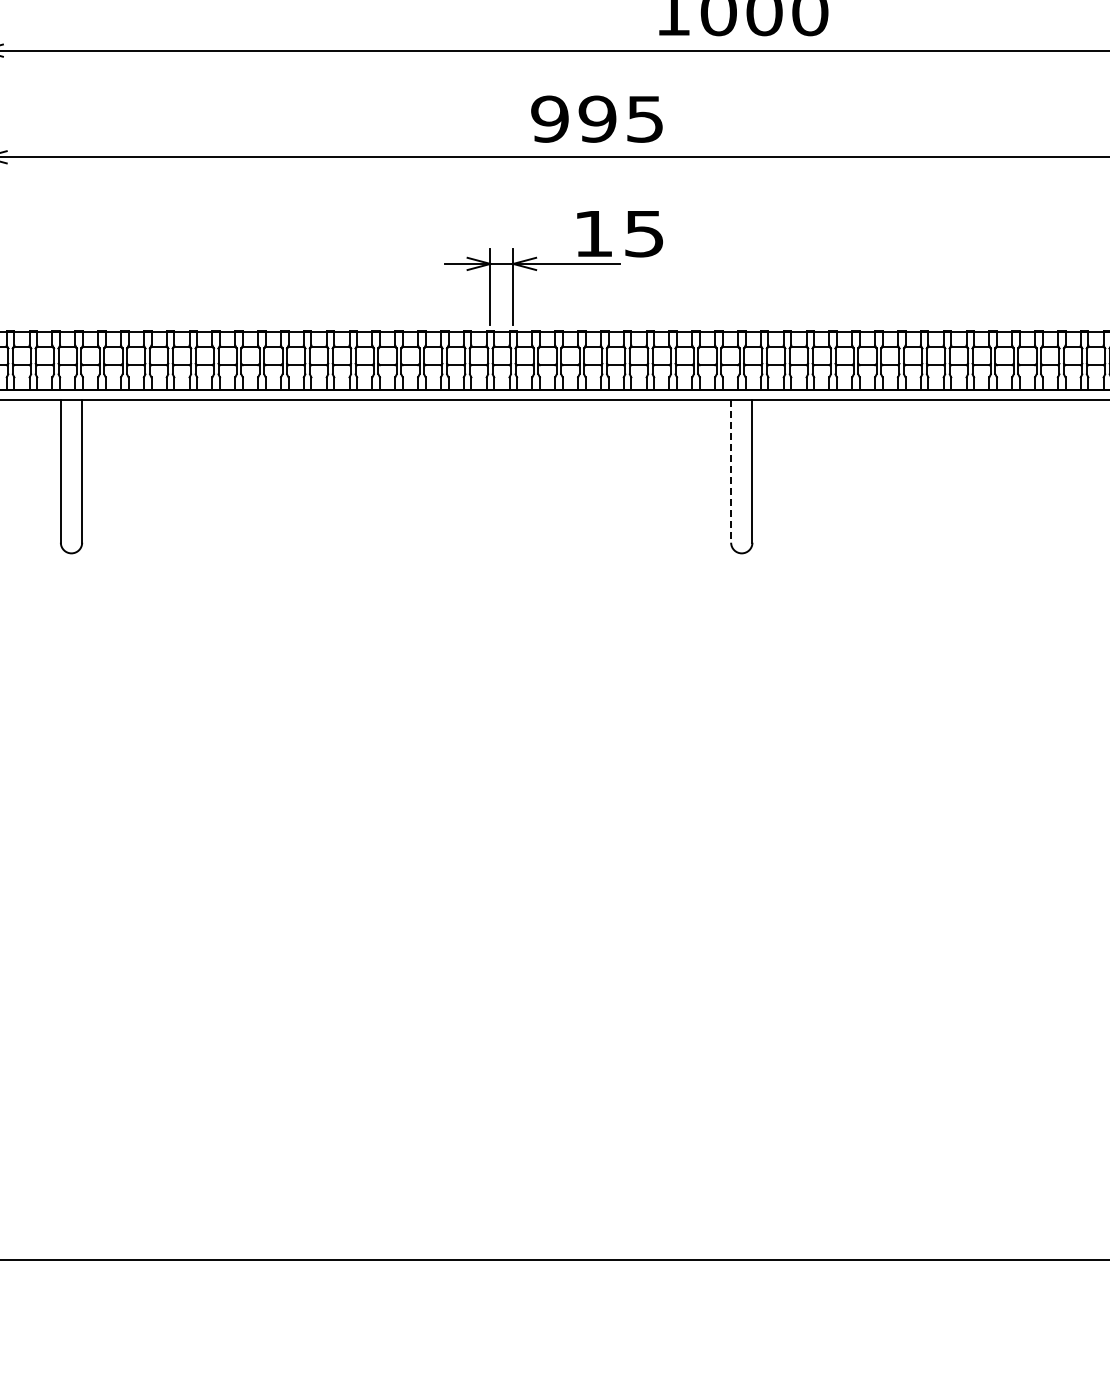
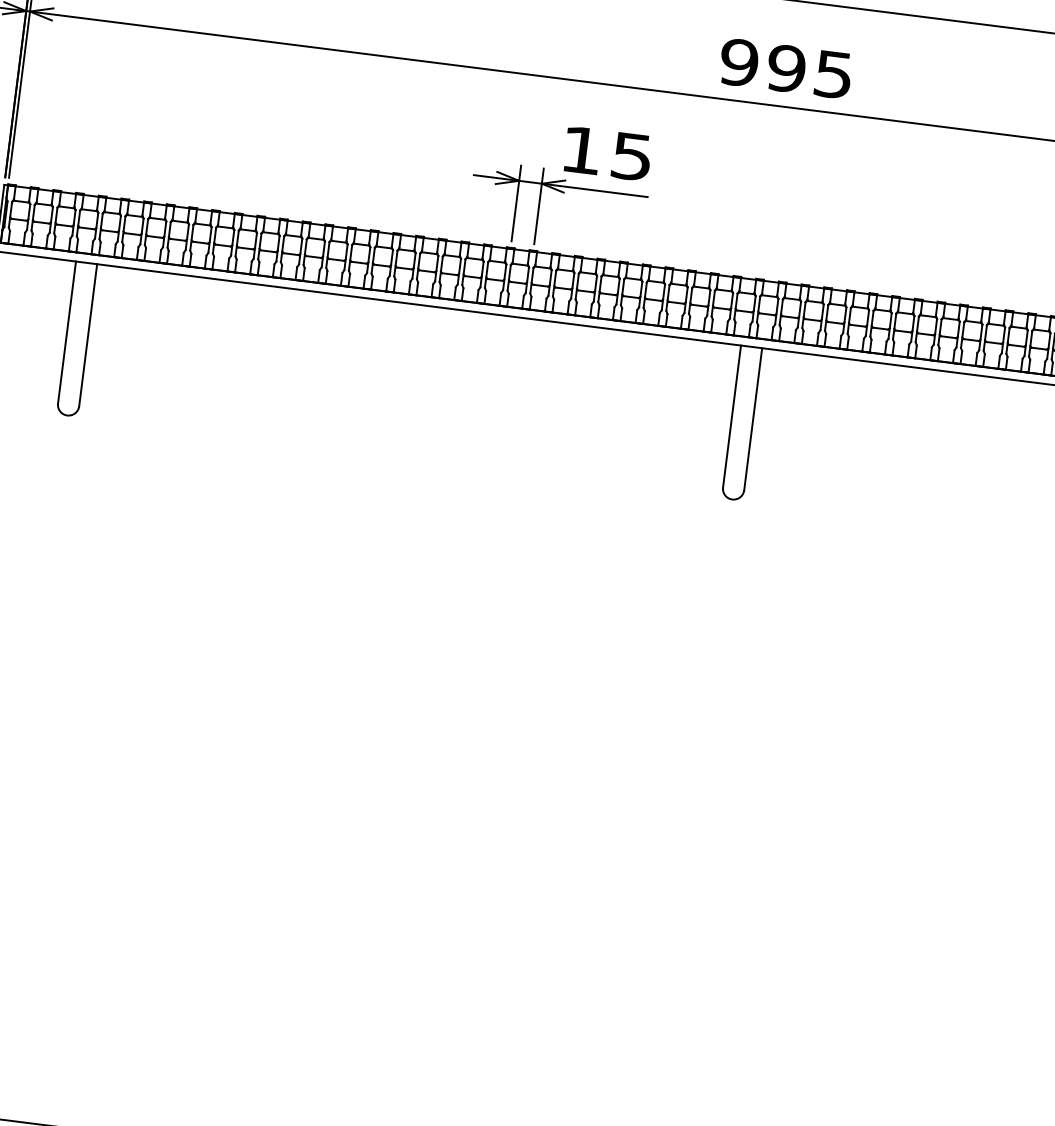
text: (596, 118) -> (785, 67), moved
text: (619, 234) -> (607, 154), moved
line: (731, 471) -> (732, 416), dashed -> solid

